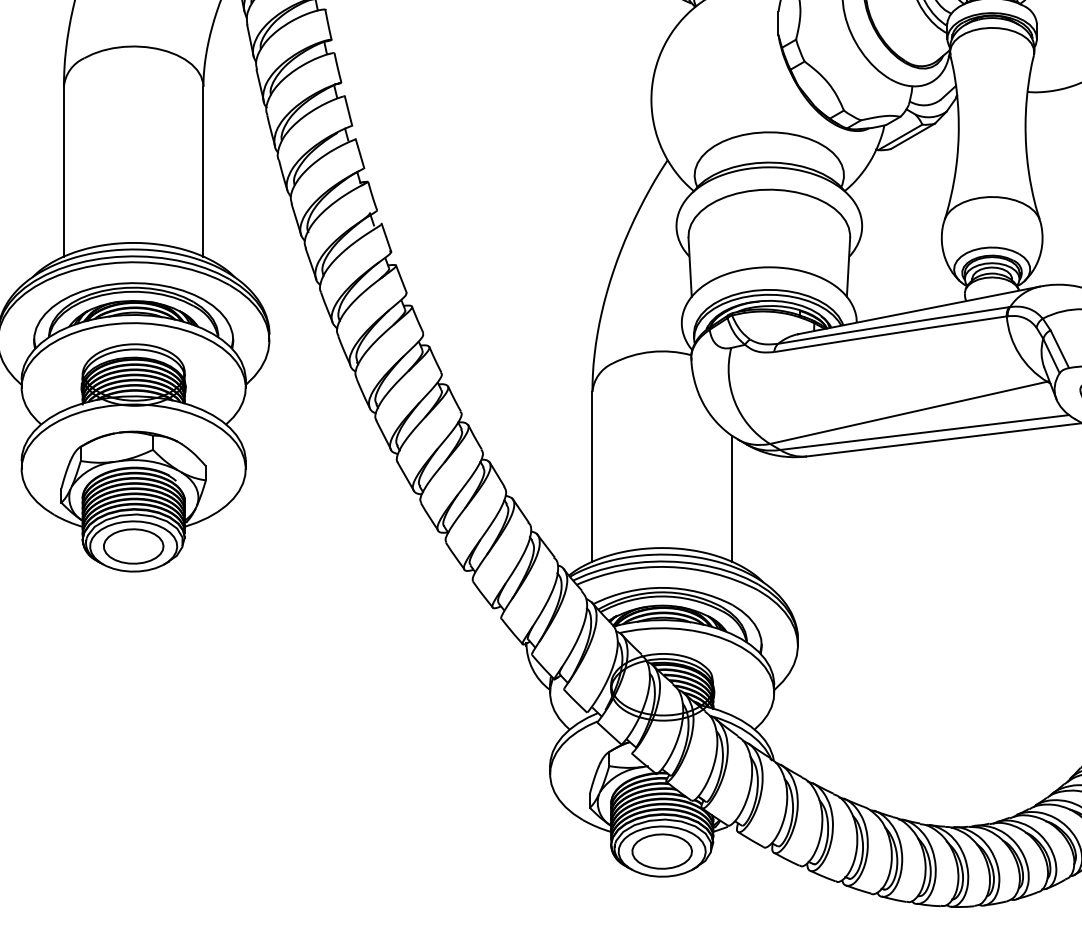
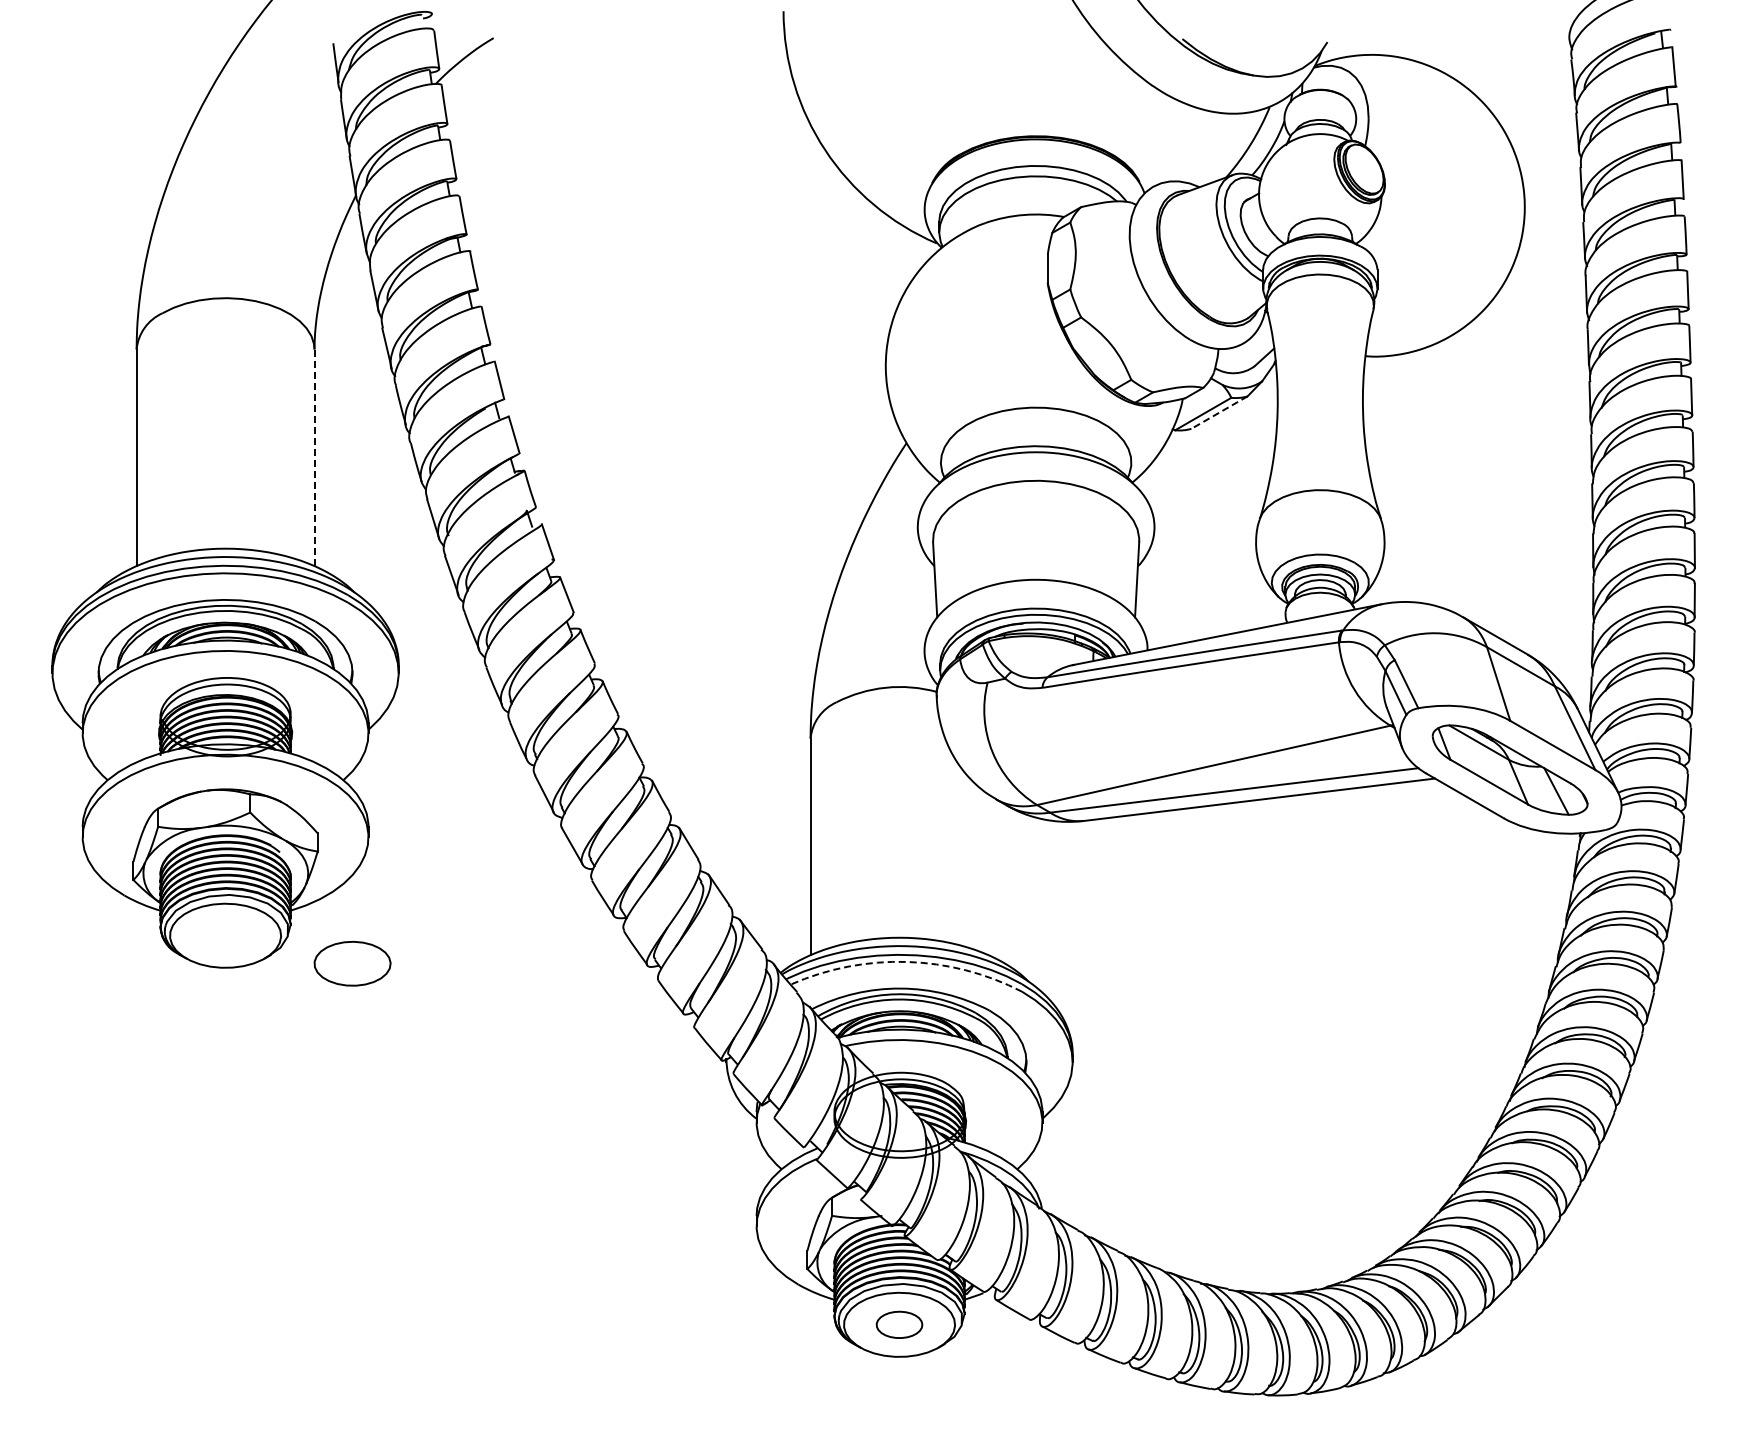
line: (913, 136) -> (1219, 412), solid -> dashed
line: (203, 171) -> (314, 457), solid -> dashed
line: (731, 498) -> (988, 874), removed
part: (133, 546) -> (352, 963), moved
arc: (668, 566) -> (907, 961), solid -> dashed
part: (662, 851) -> (899, 1324), size x0.6

